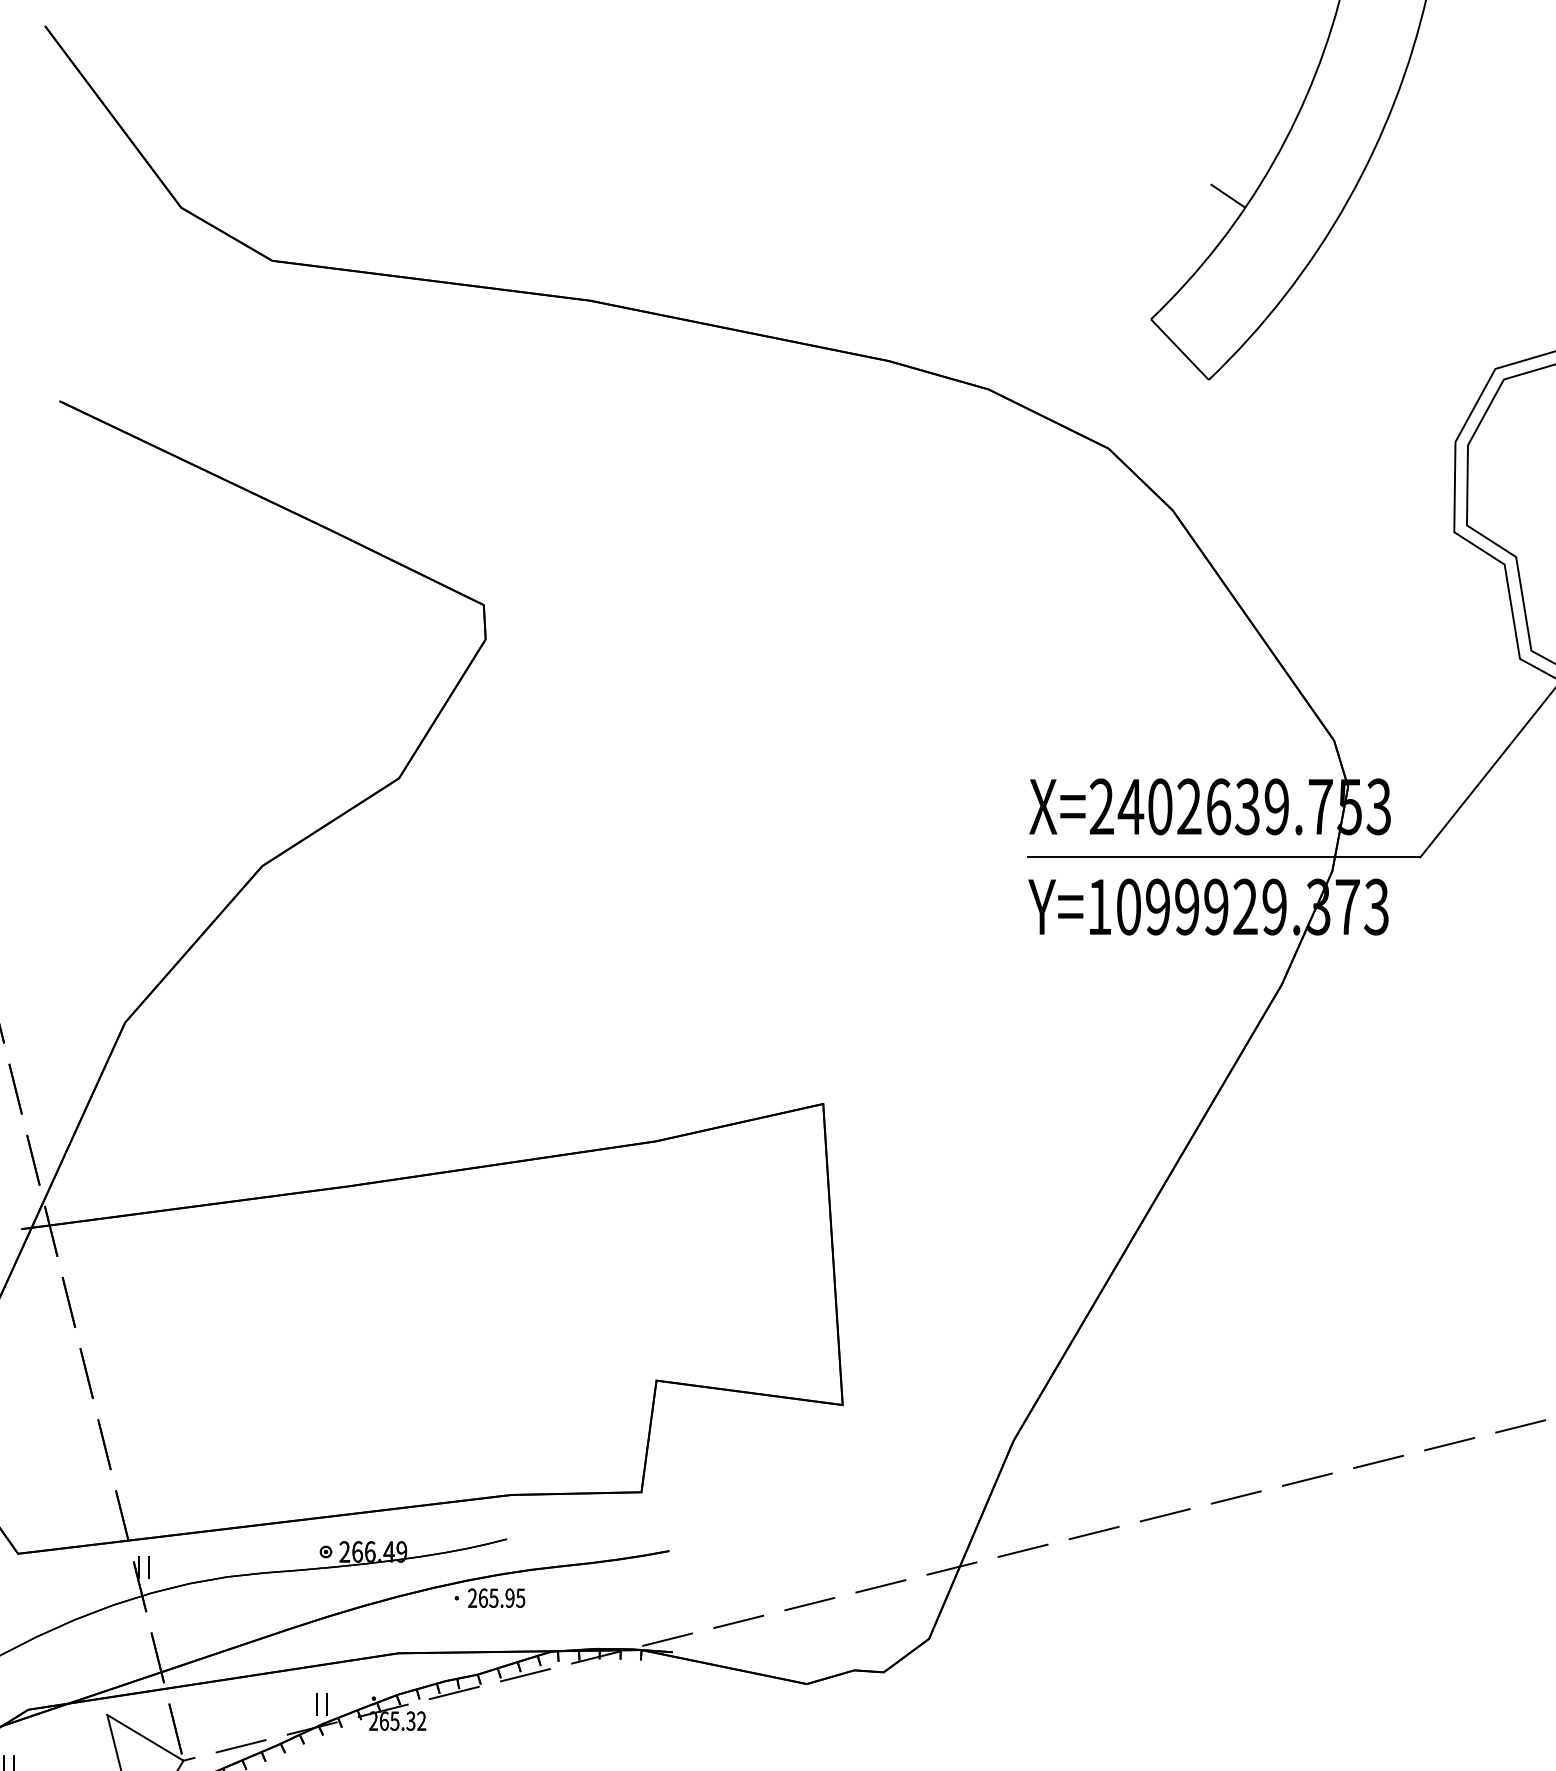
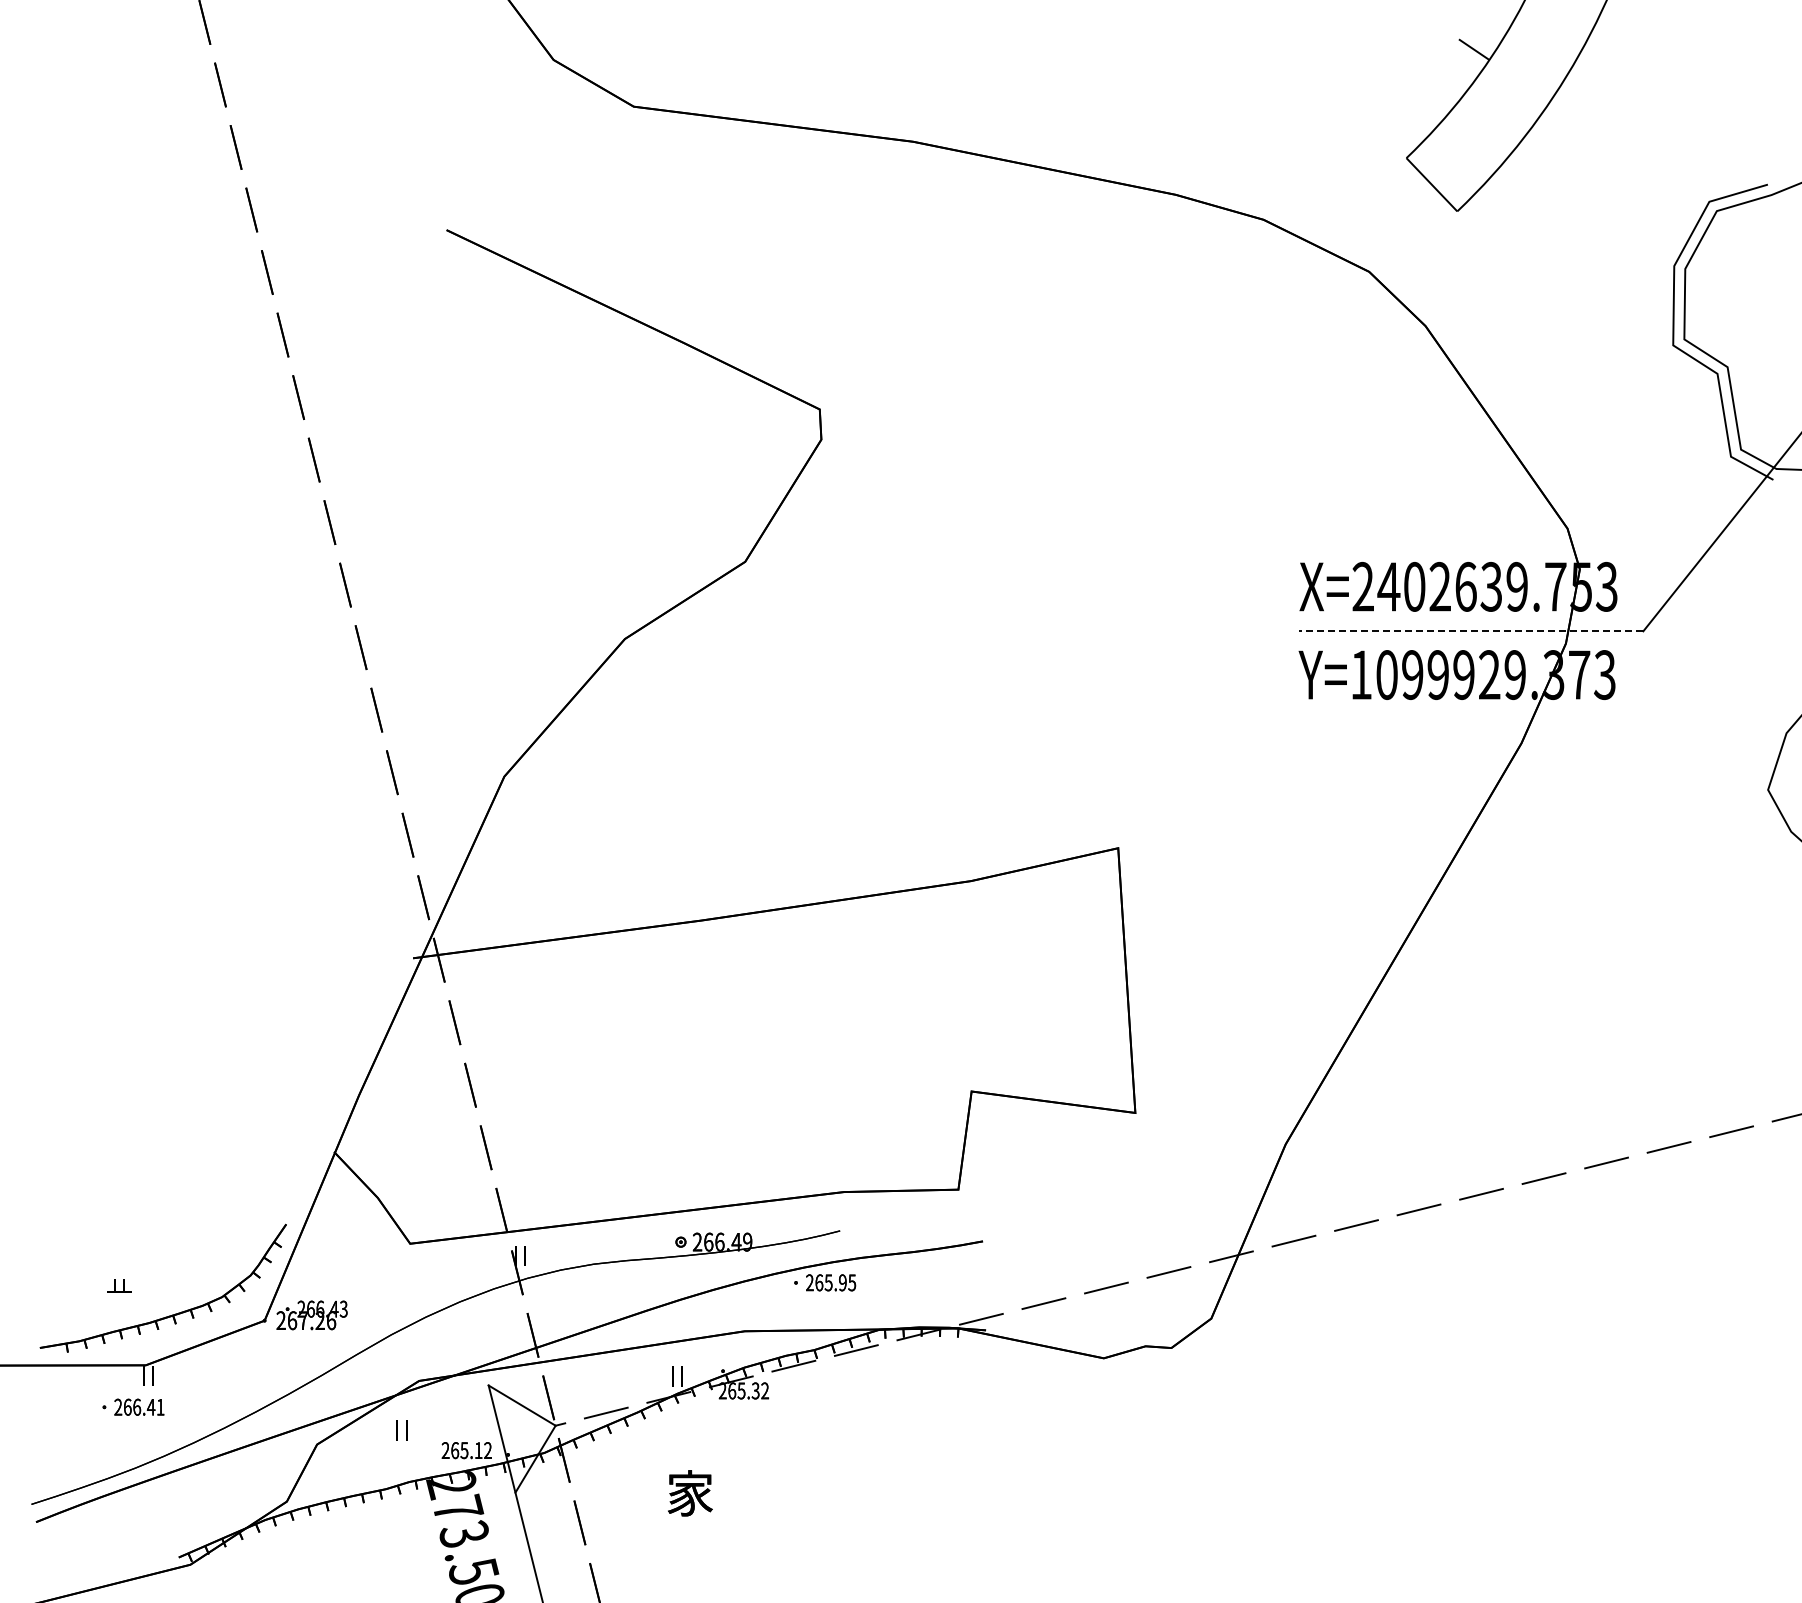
line: (1223, 857) -> (1470, 631), solid -> dashed

